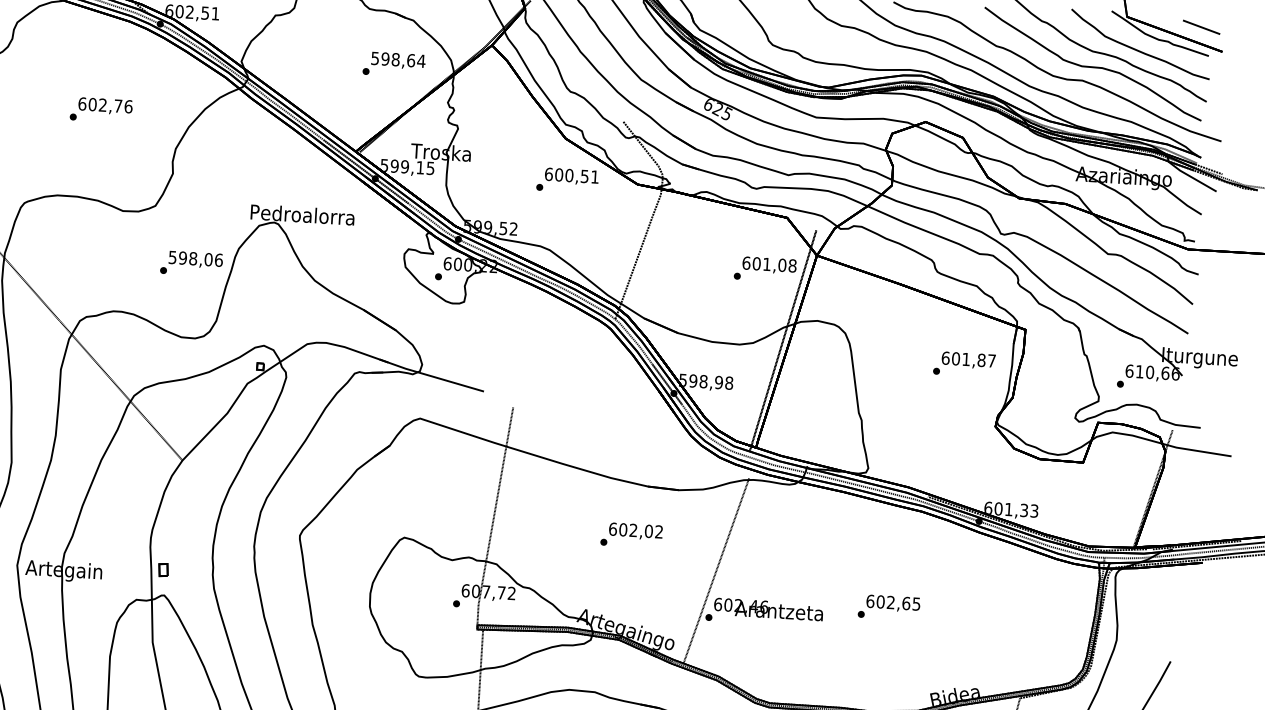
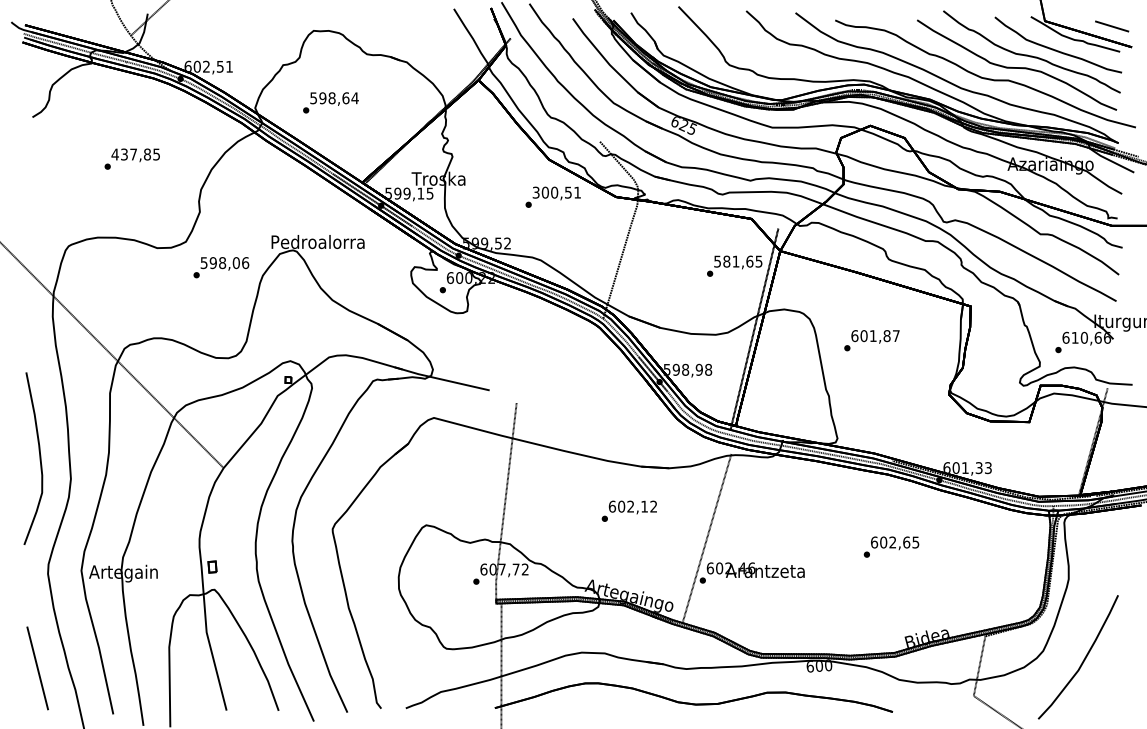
text: (393, 64) -> (330, 102), moved
text: (105, 105) -> (135, 154), 602,76 -> 437,85
text: (548, 174) -> (535, 192), 600,51 -> 300,51
text: (191, 263) -> (221, 267), moved
text: (769, 264) -> (738, 261), 601,08 -> 581,65
text: (963, 364) -> (871, 340), moved
text: (648, 531) -> (644, 506), 602,02 -> 602,12
text: (889, 606) -> (891, 546), moved

